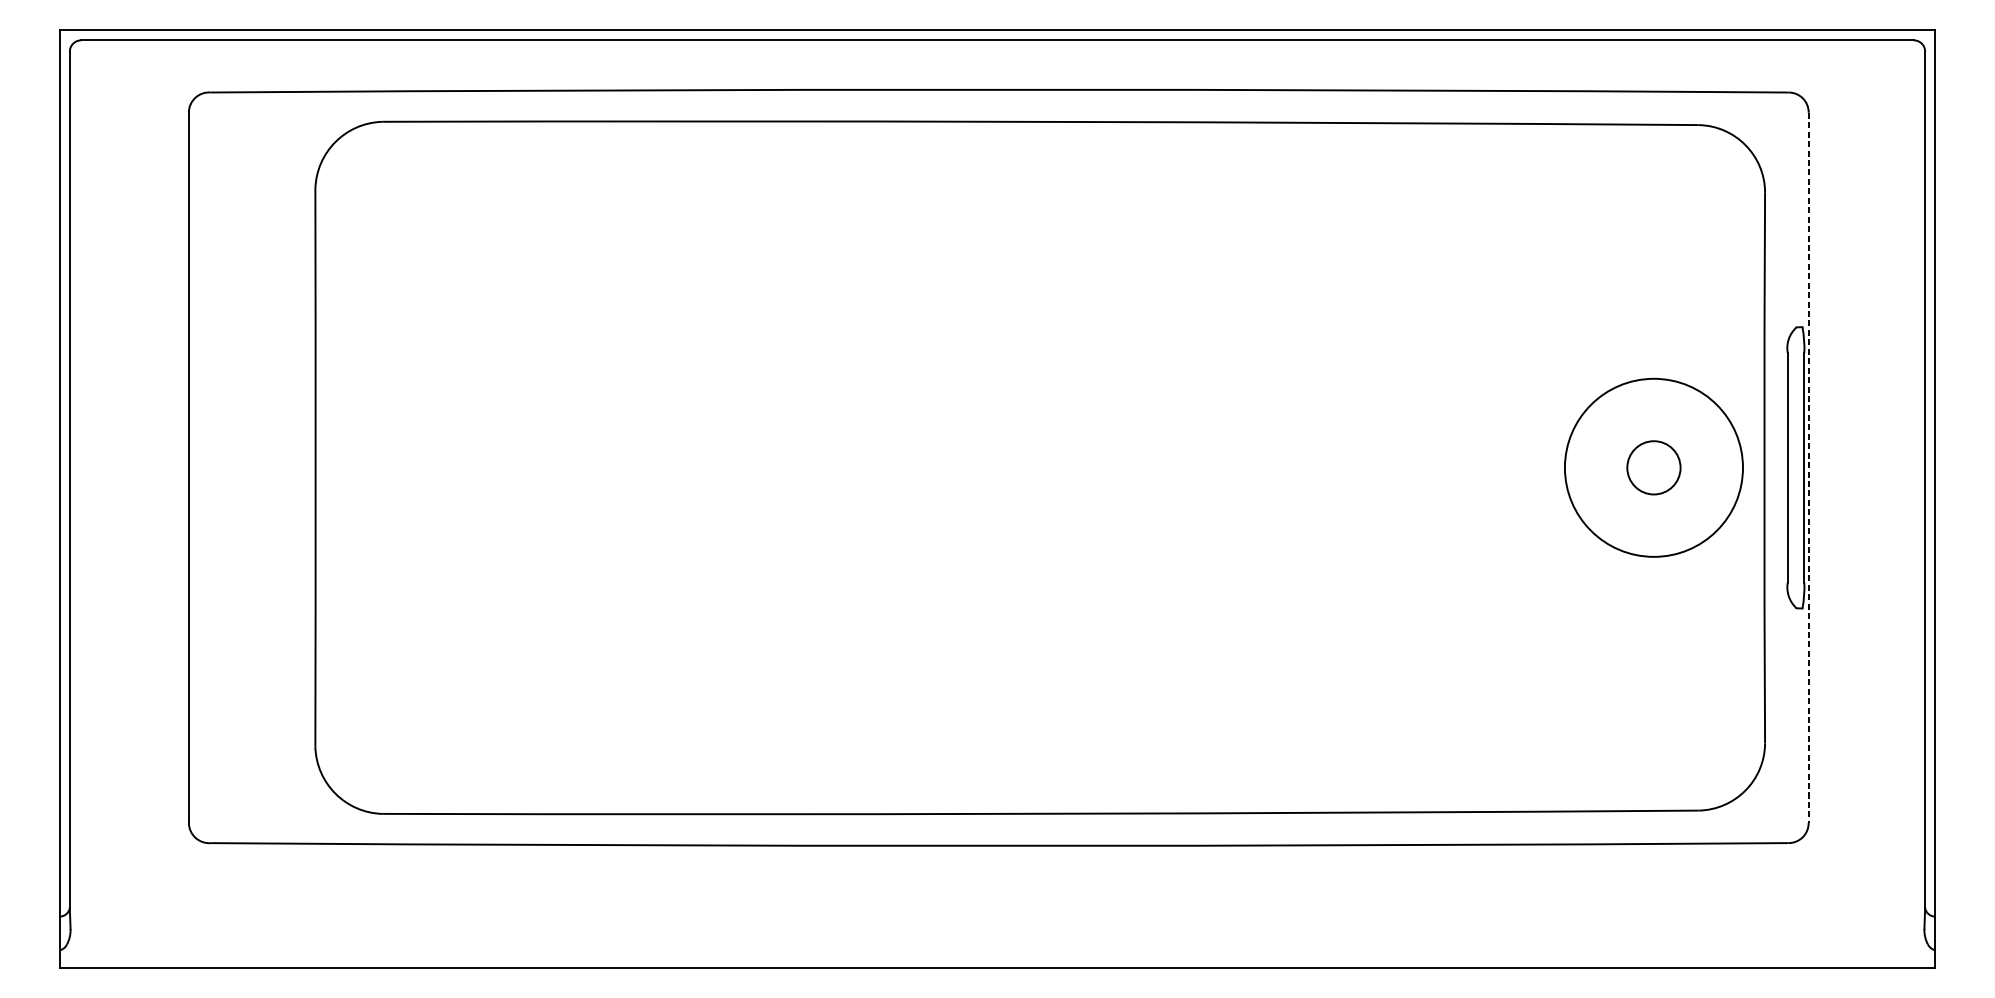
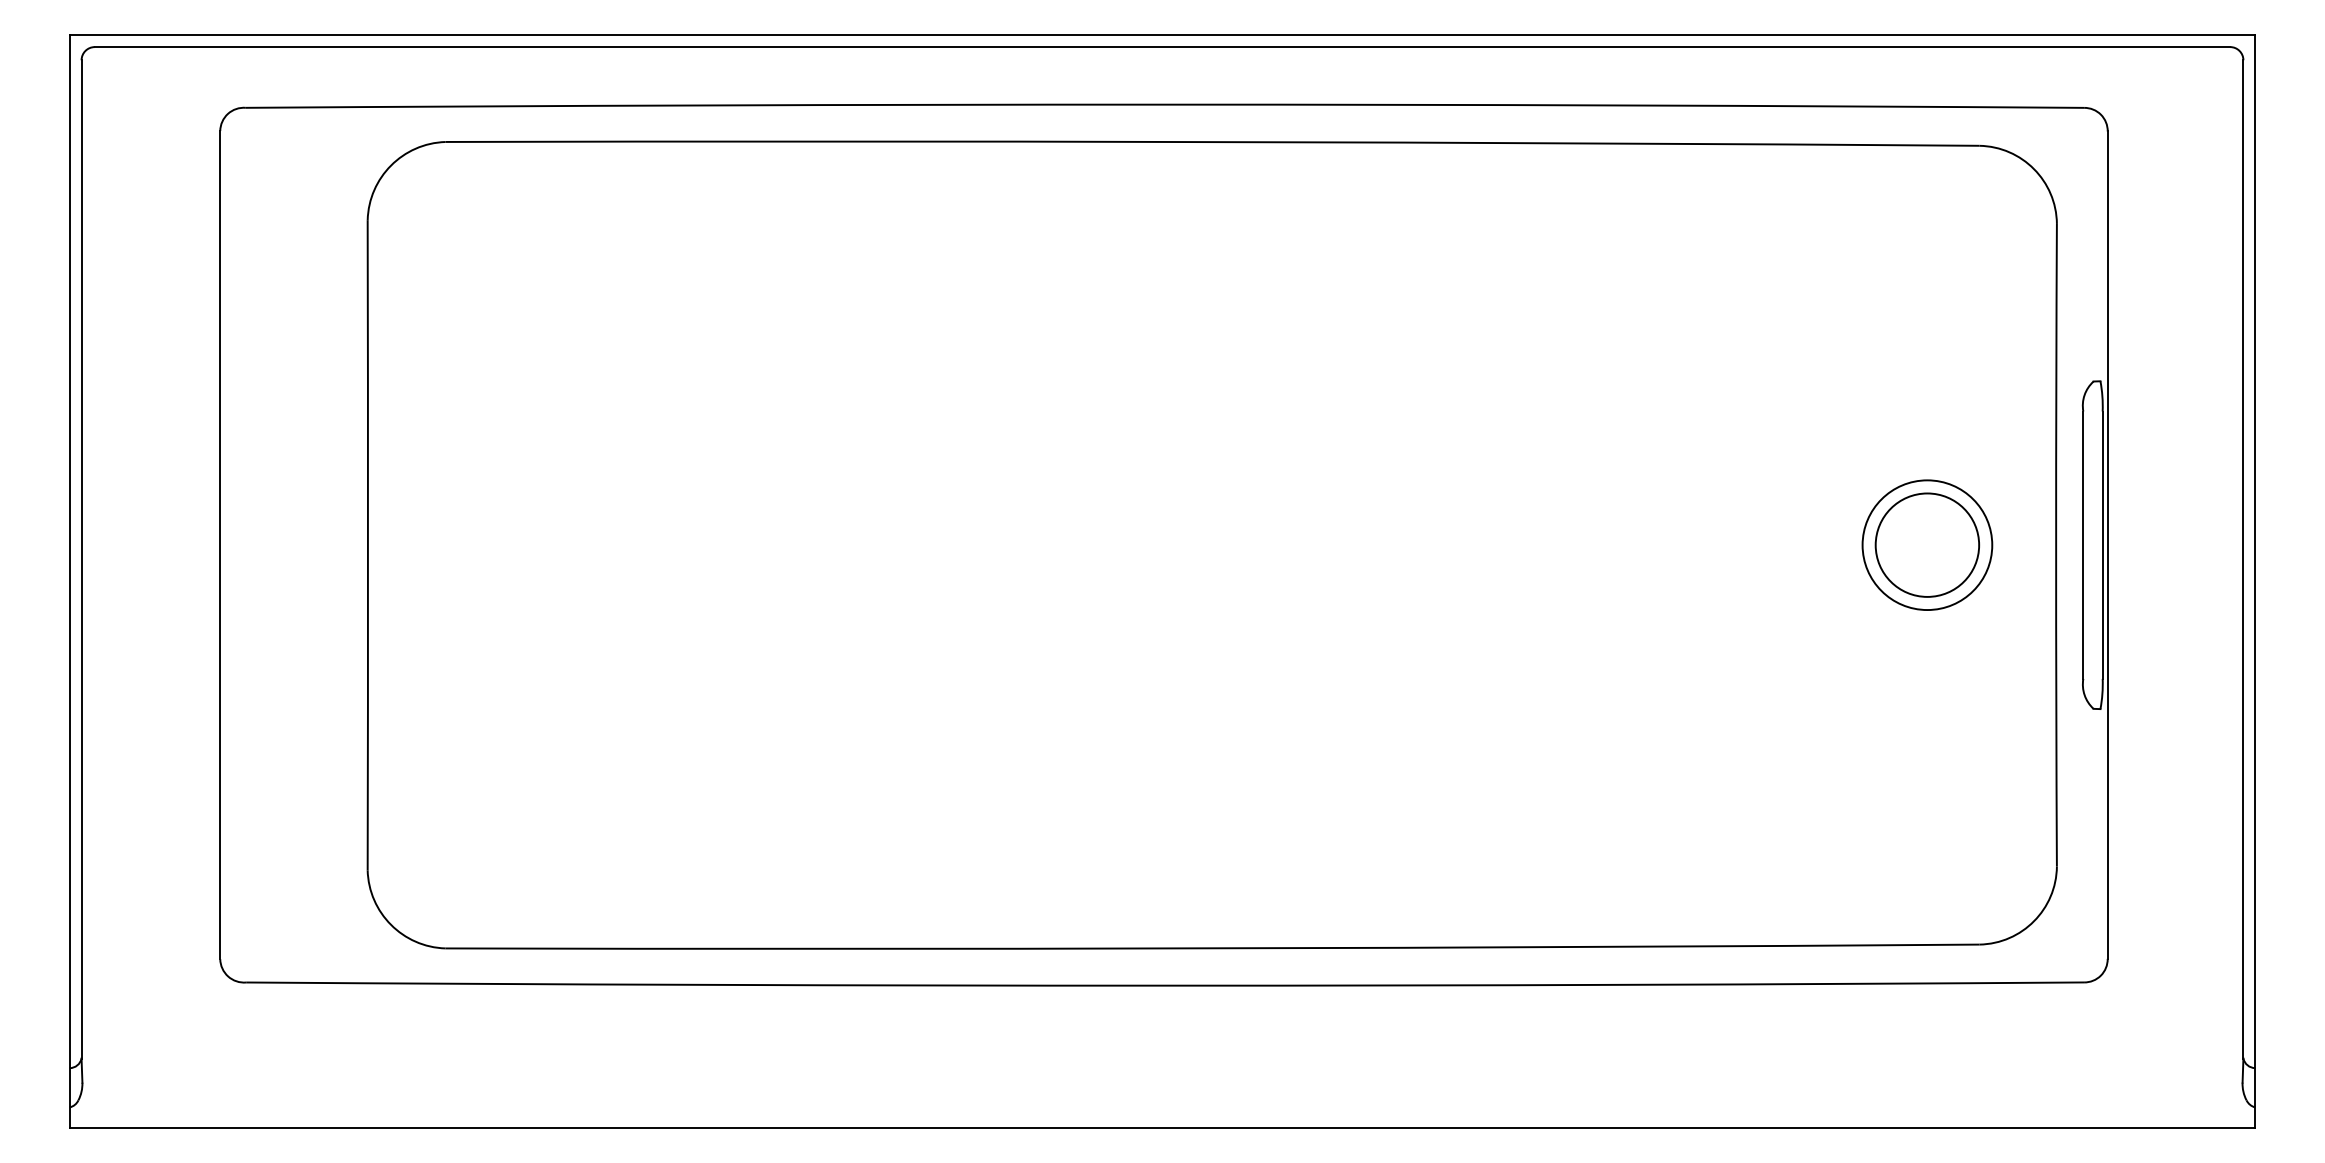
circle: (1654, 467) -> (1927, 544), size x1.67
circle: (1654, 468) -> (1927, 545), size x0.62
line: (1808, 468) -> (2107, 545), dashed -> solid

